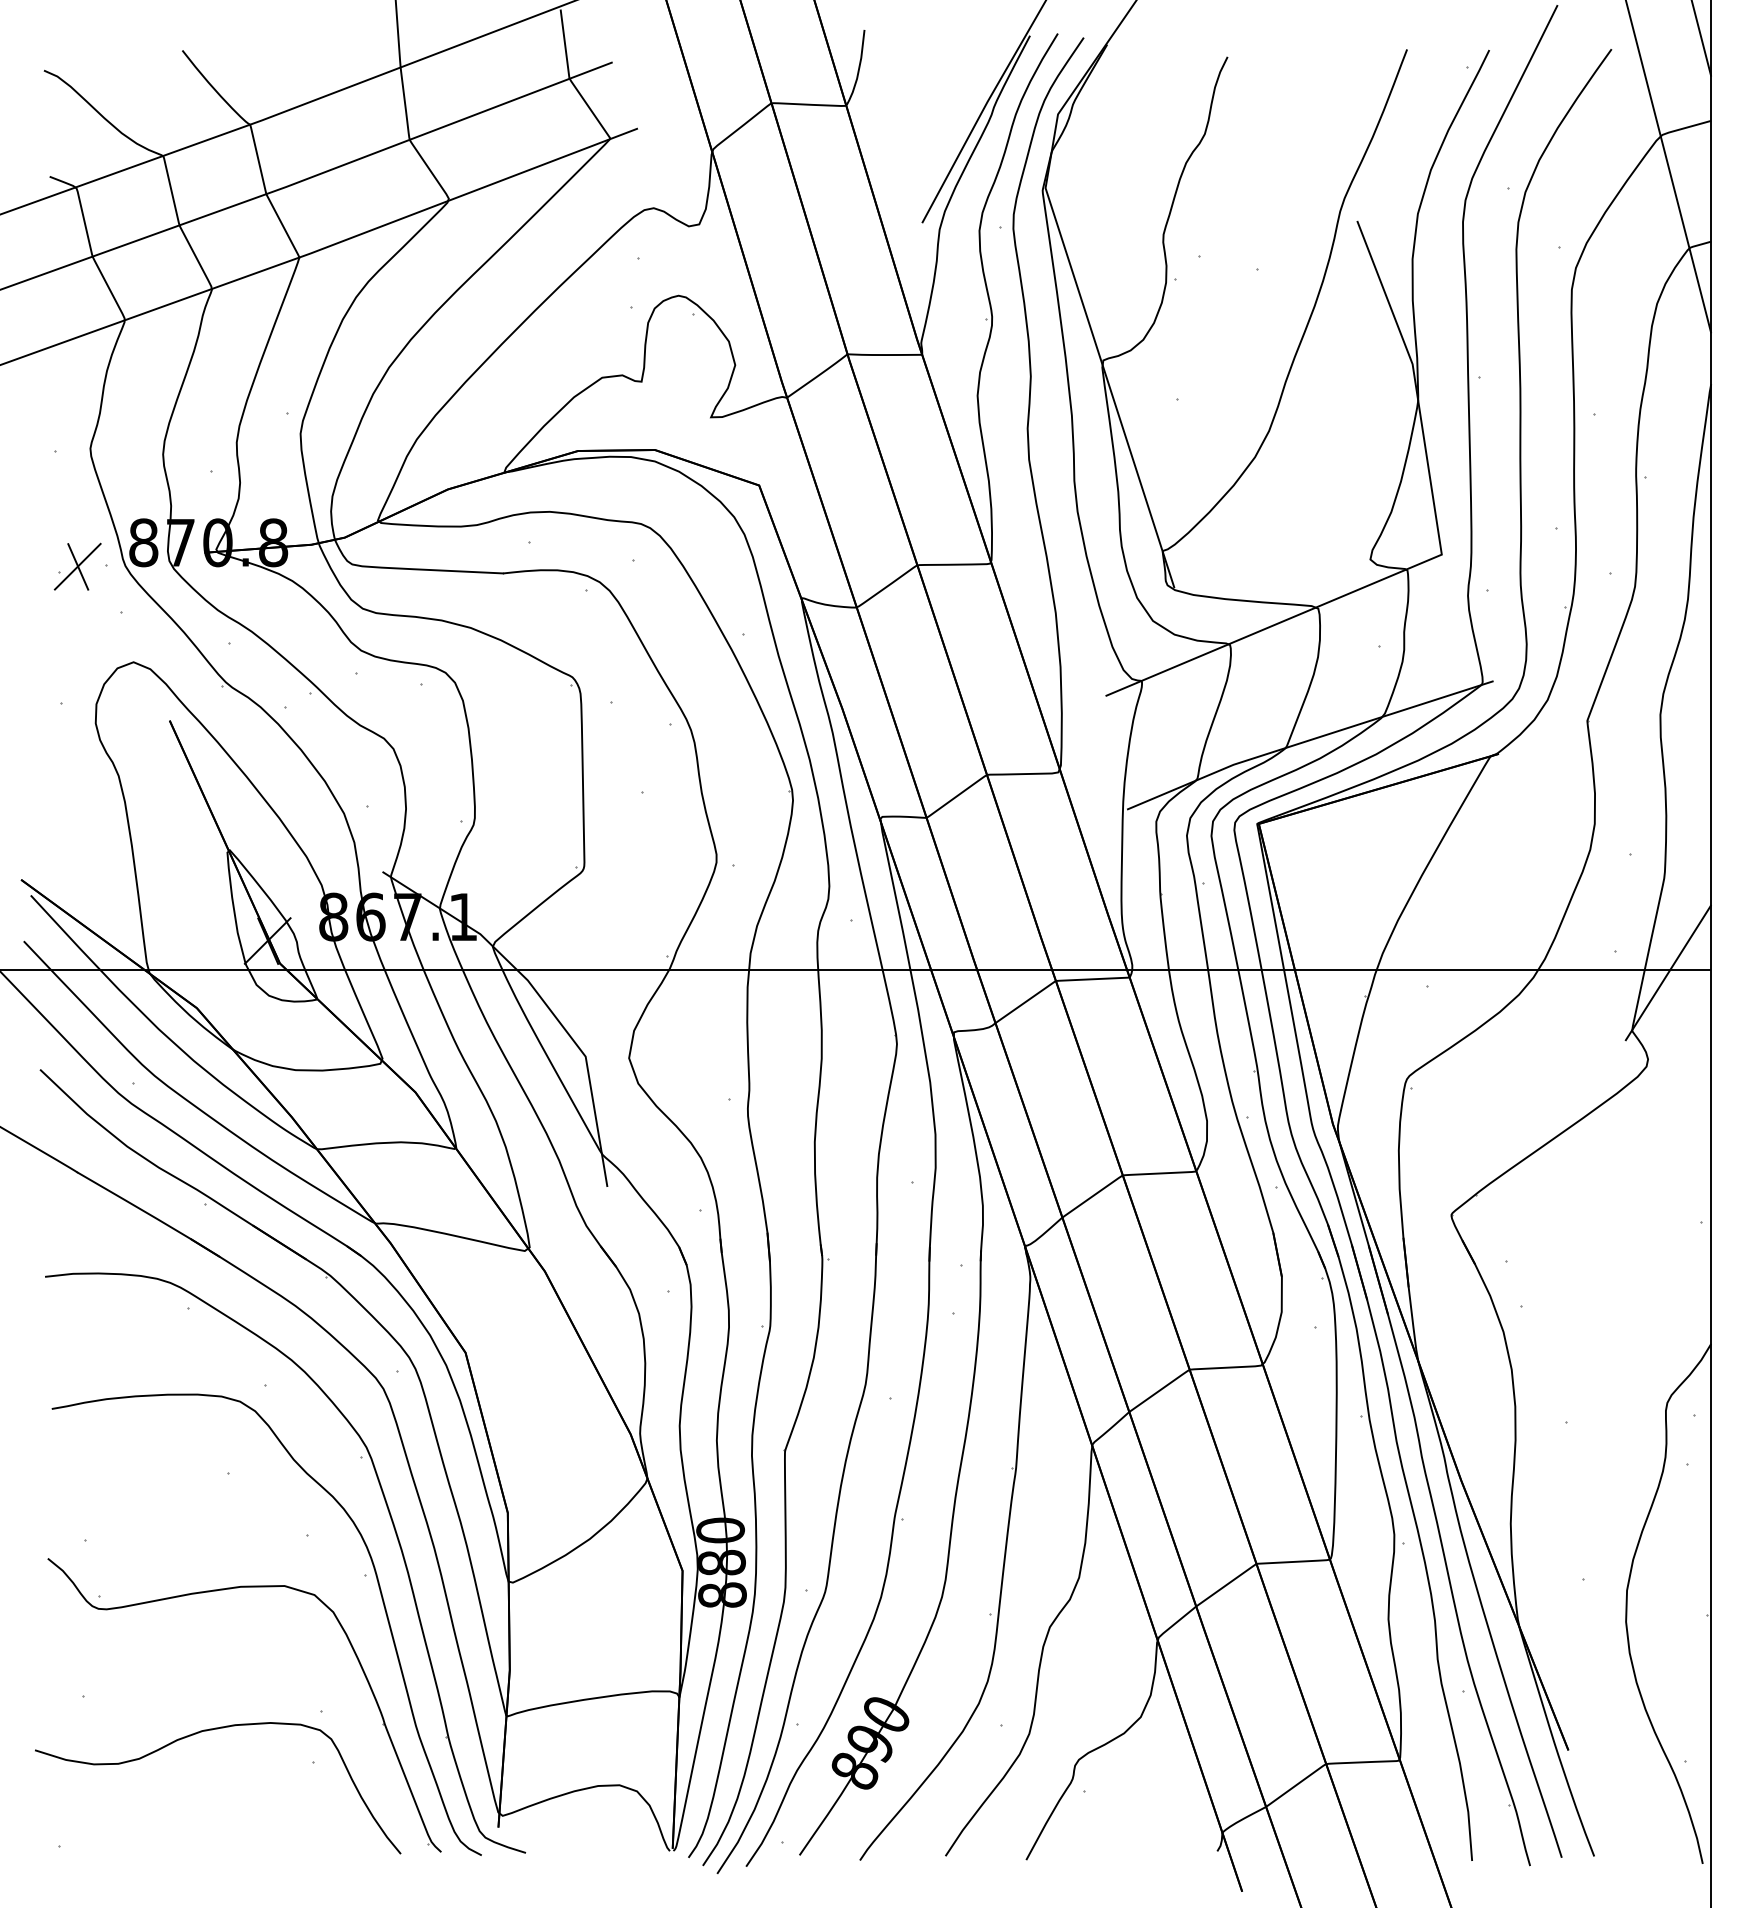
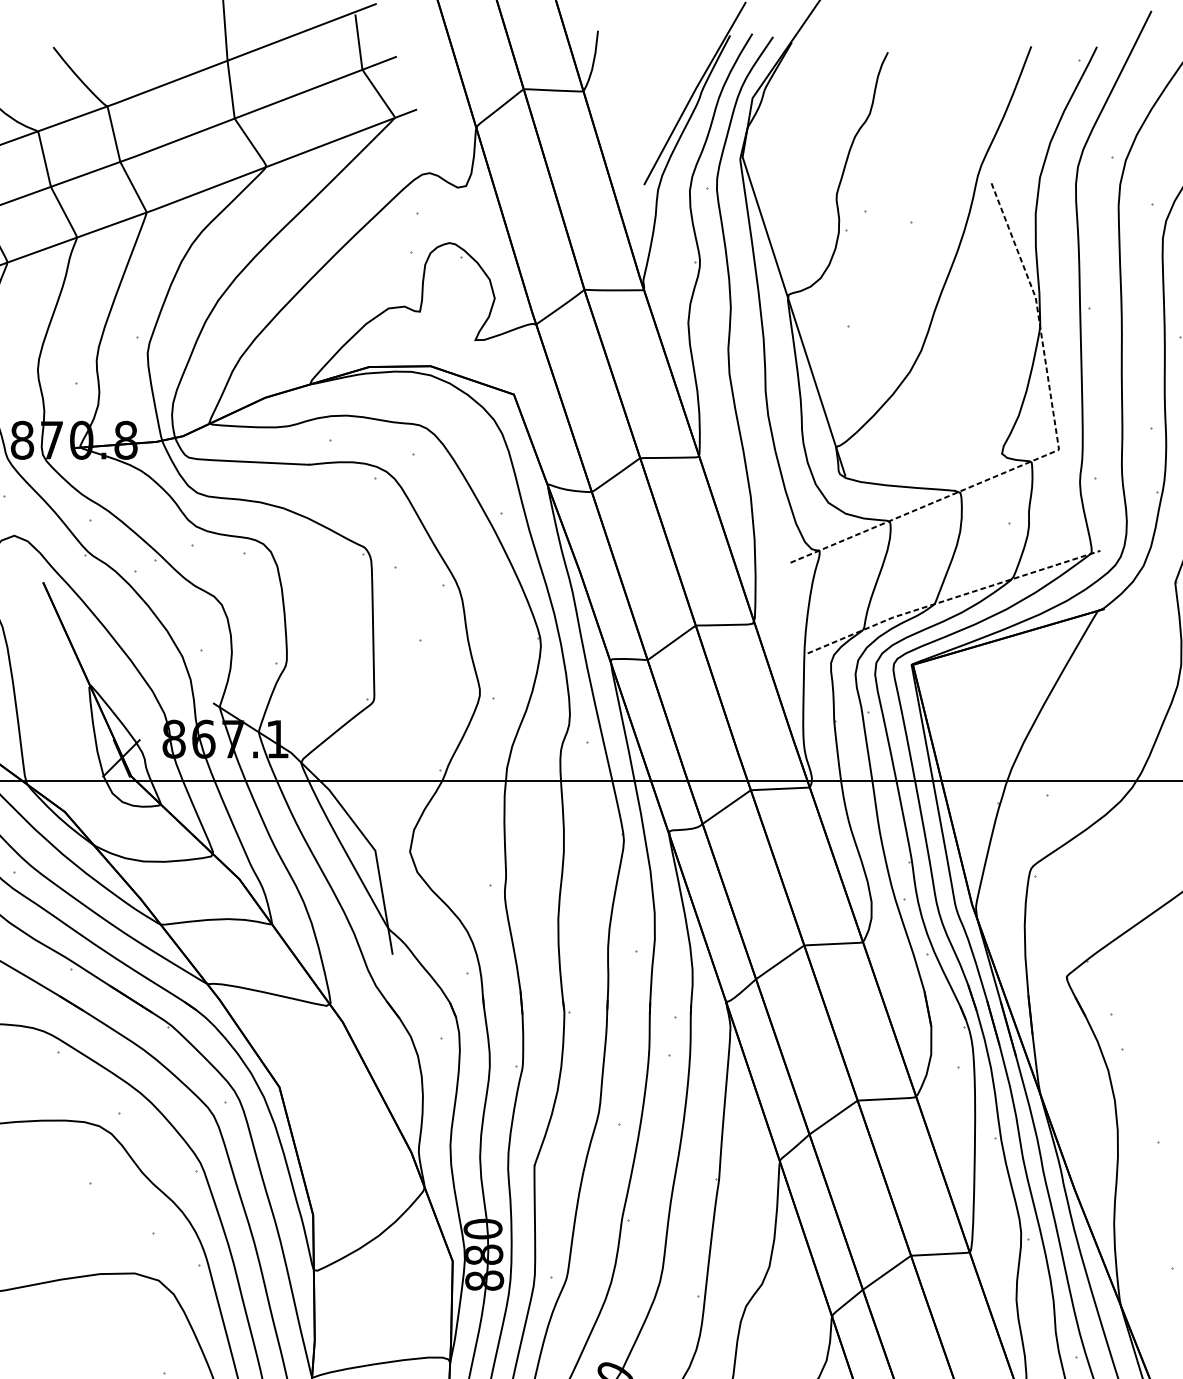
line: (1434, 557) -> (1053, 452), solid -> dashed
line: (1308, 740) -> (952, 598), solid -> dashed

